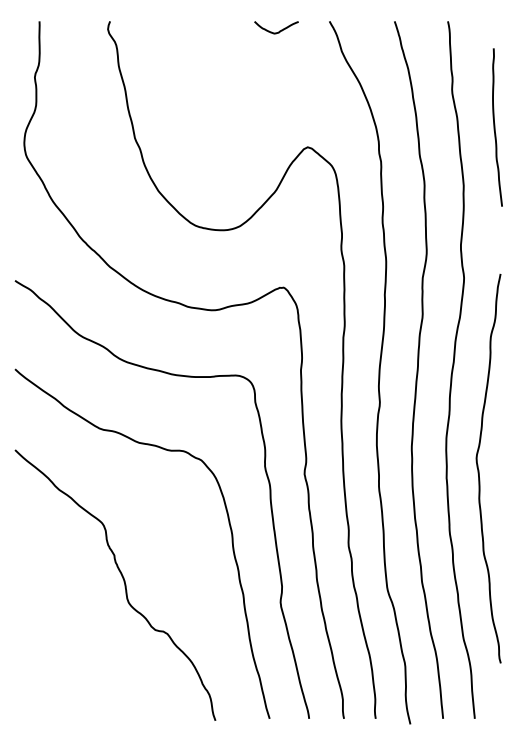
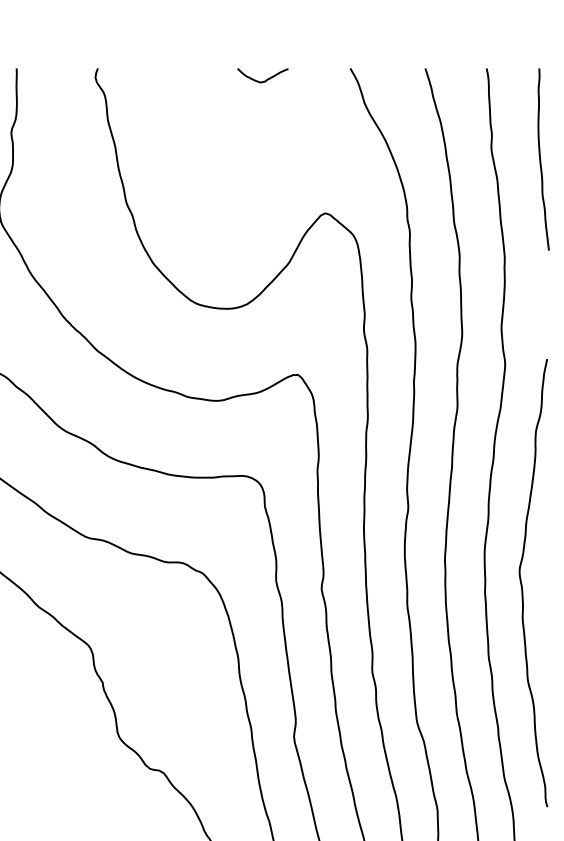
curve: (279, 30) -> (266, 78), moved
curve: (495, 127) -> (541, 159), moved

